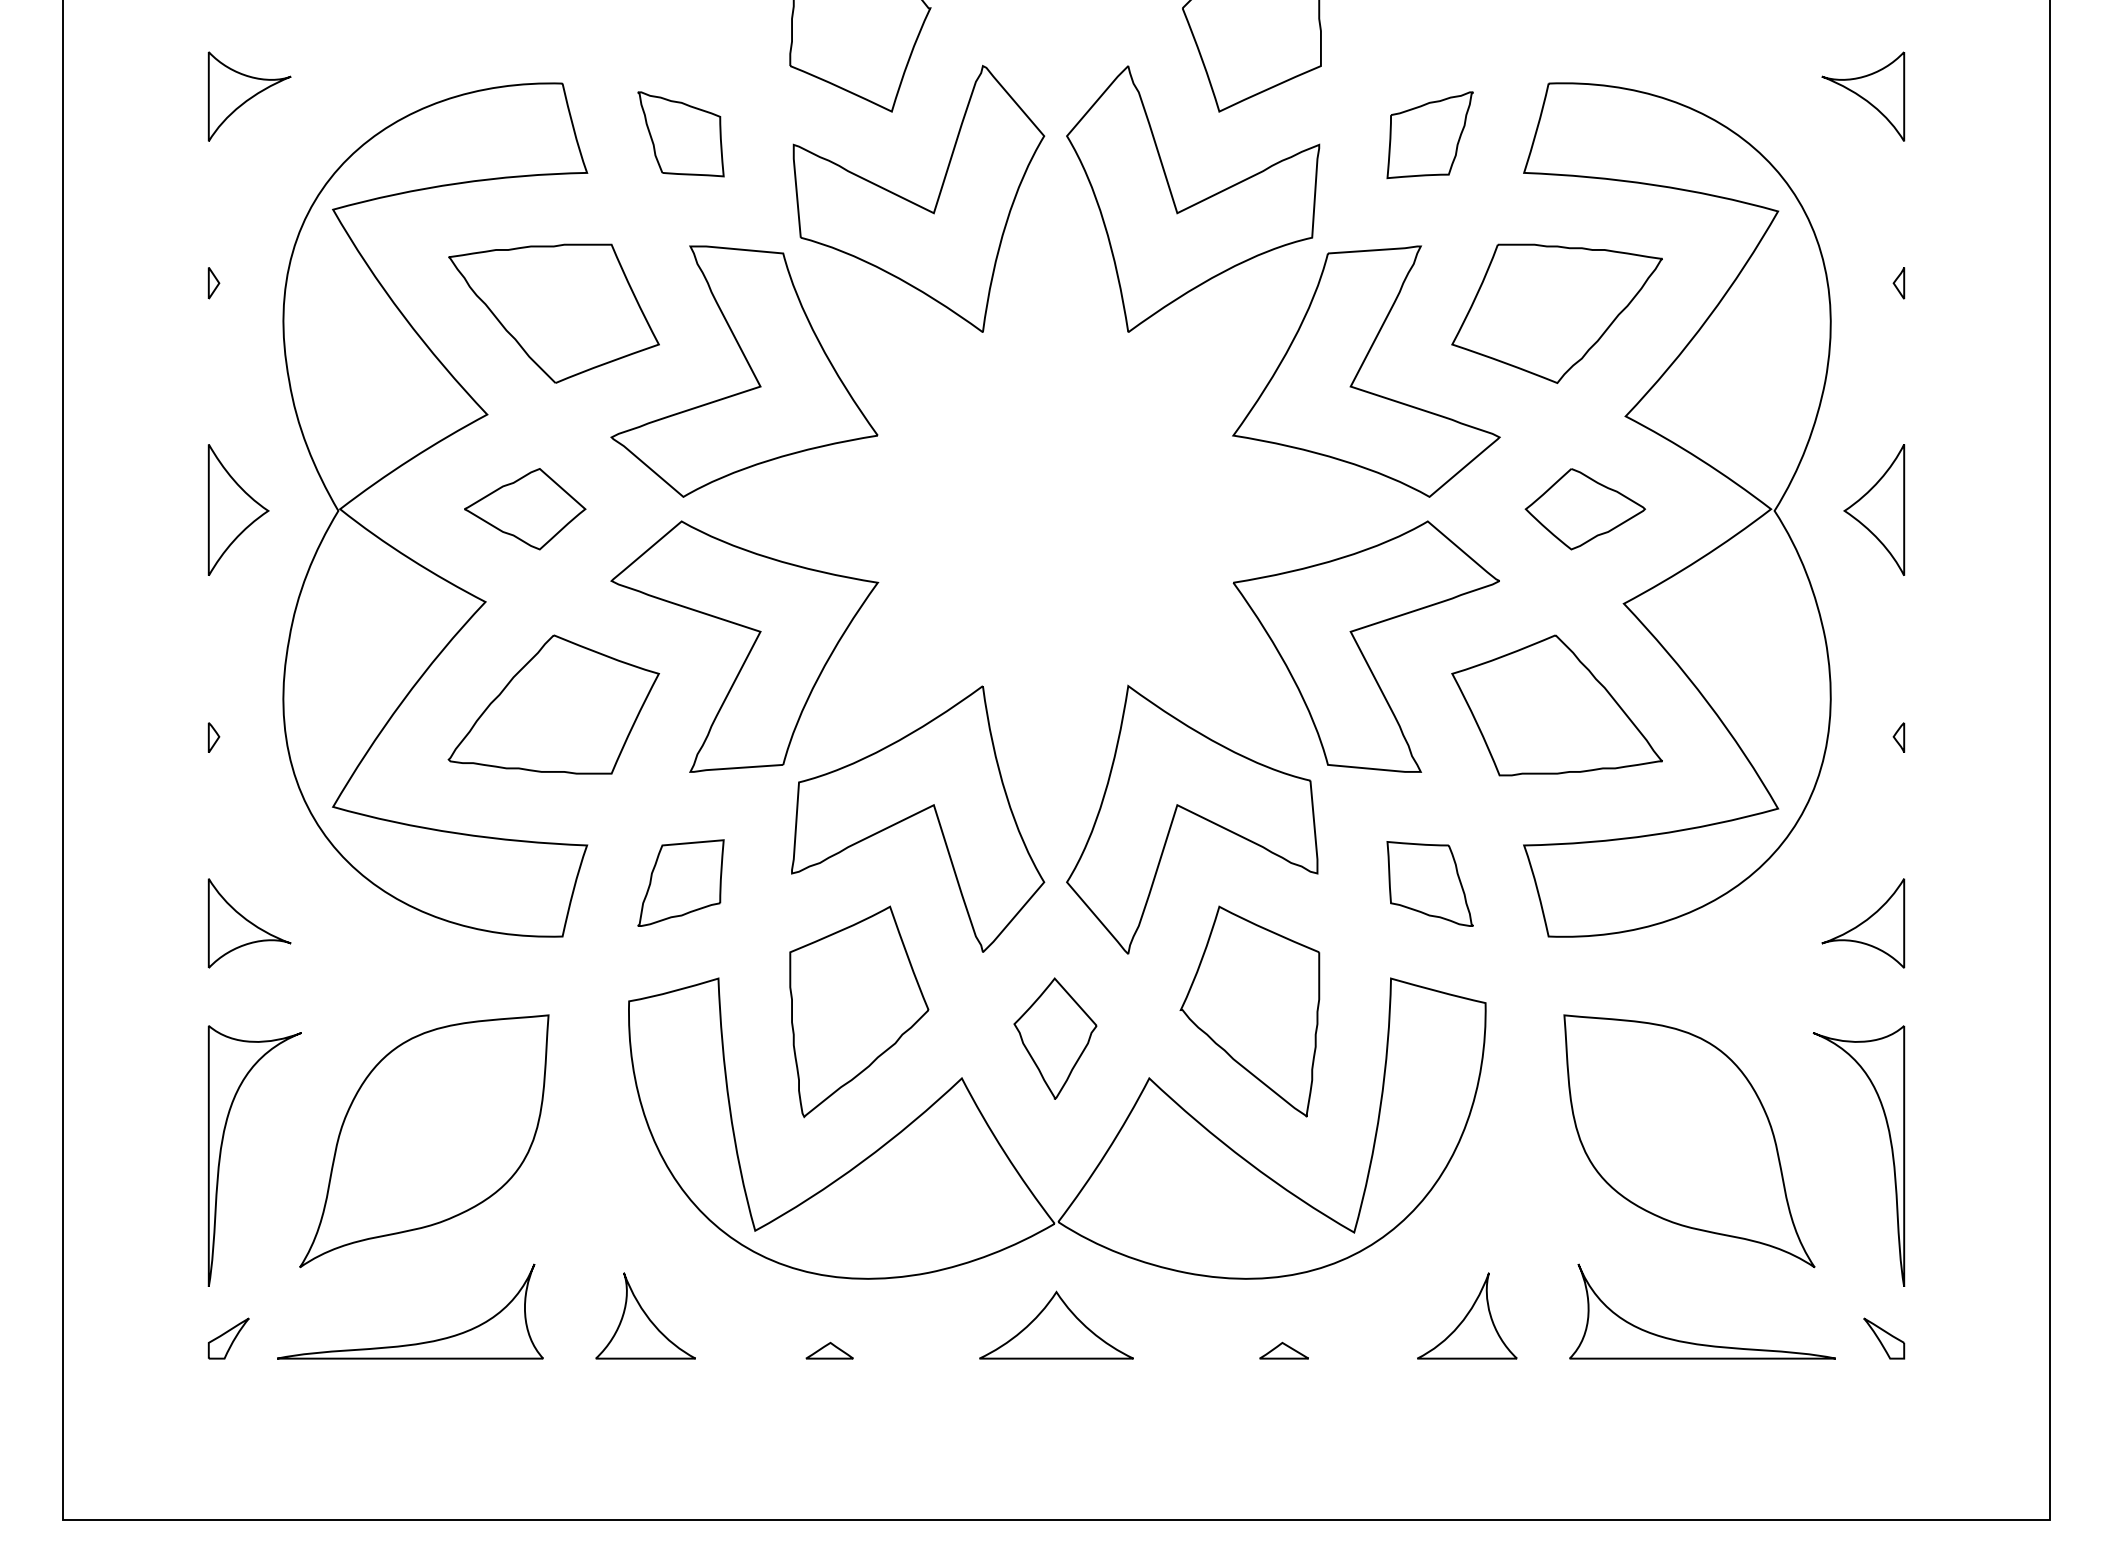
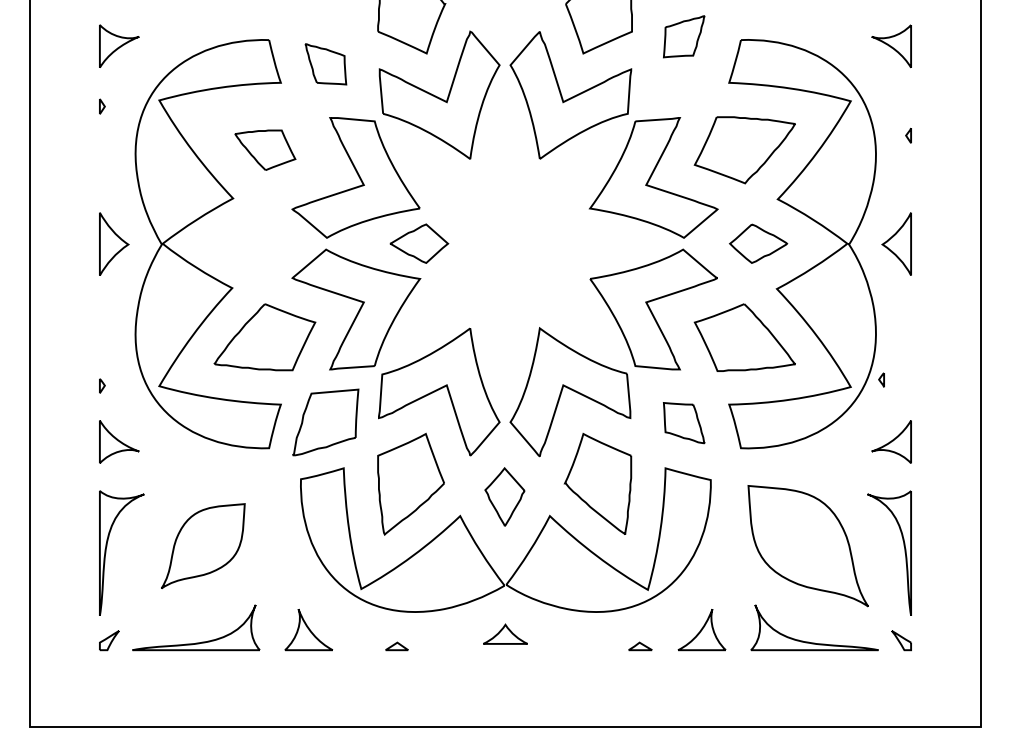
part: (1430, 134) -> (684, 36), moved
part: (214, 282) -> (102, 106), moved
part: (554, 314) -> (265, 150), size x0.6
part: (525, 508) -> (419, 243), moved
part: (214, 736) -> (102, 385), moved
part: (1898, 736) -> (881, 379), moved
part: (680, 882) -> (325, 422), size x1.6
part: (425, 1141) -> (203, 546), size x0.7
part: (1056, 1325) -> (505, 634), size x0.6
part: (1284, 1350) -> (640, 646), moved

